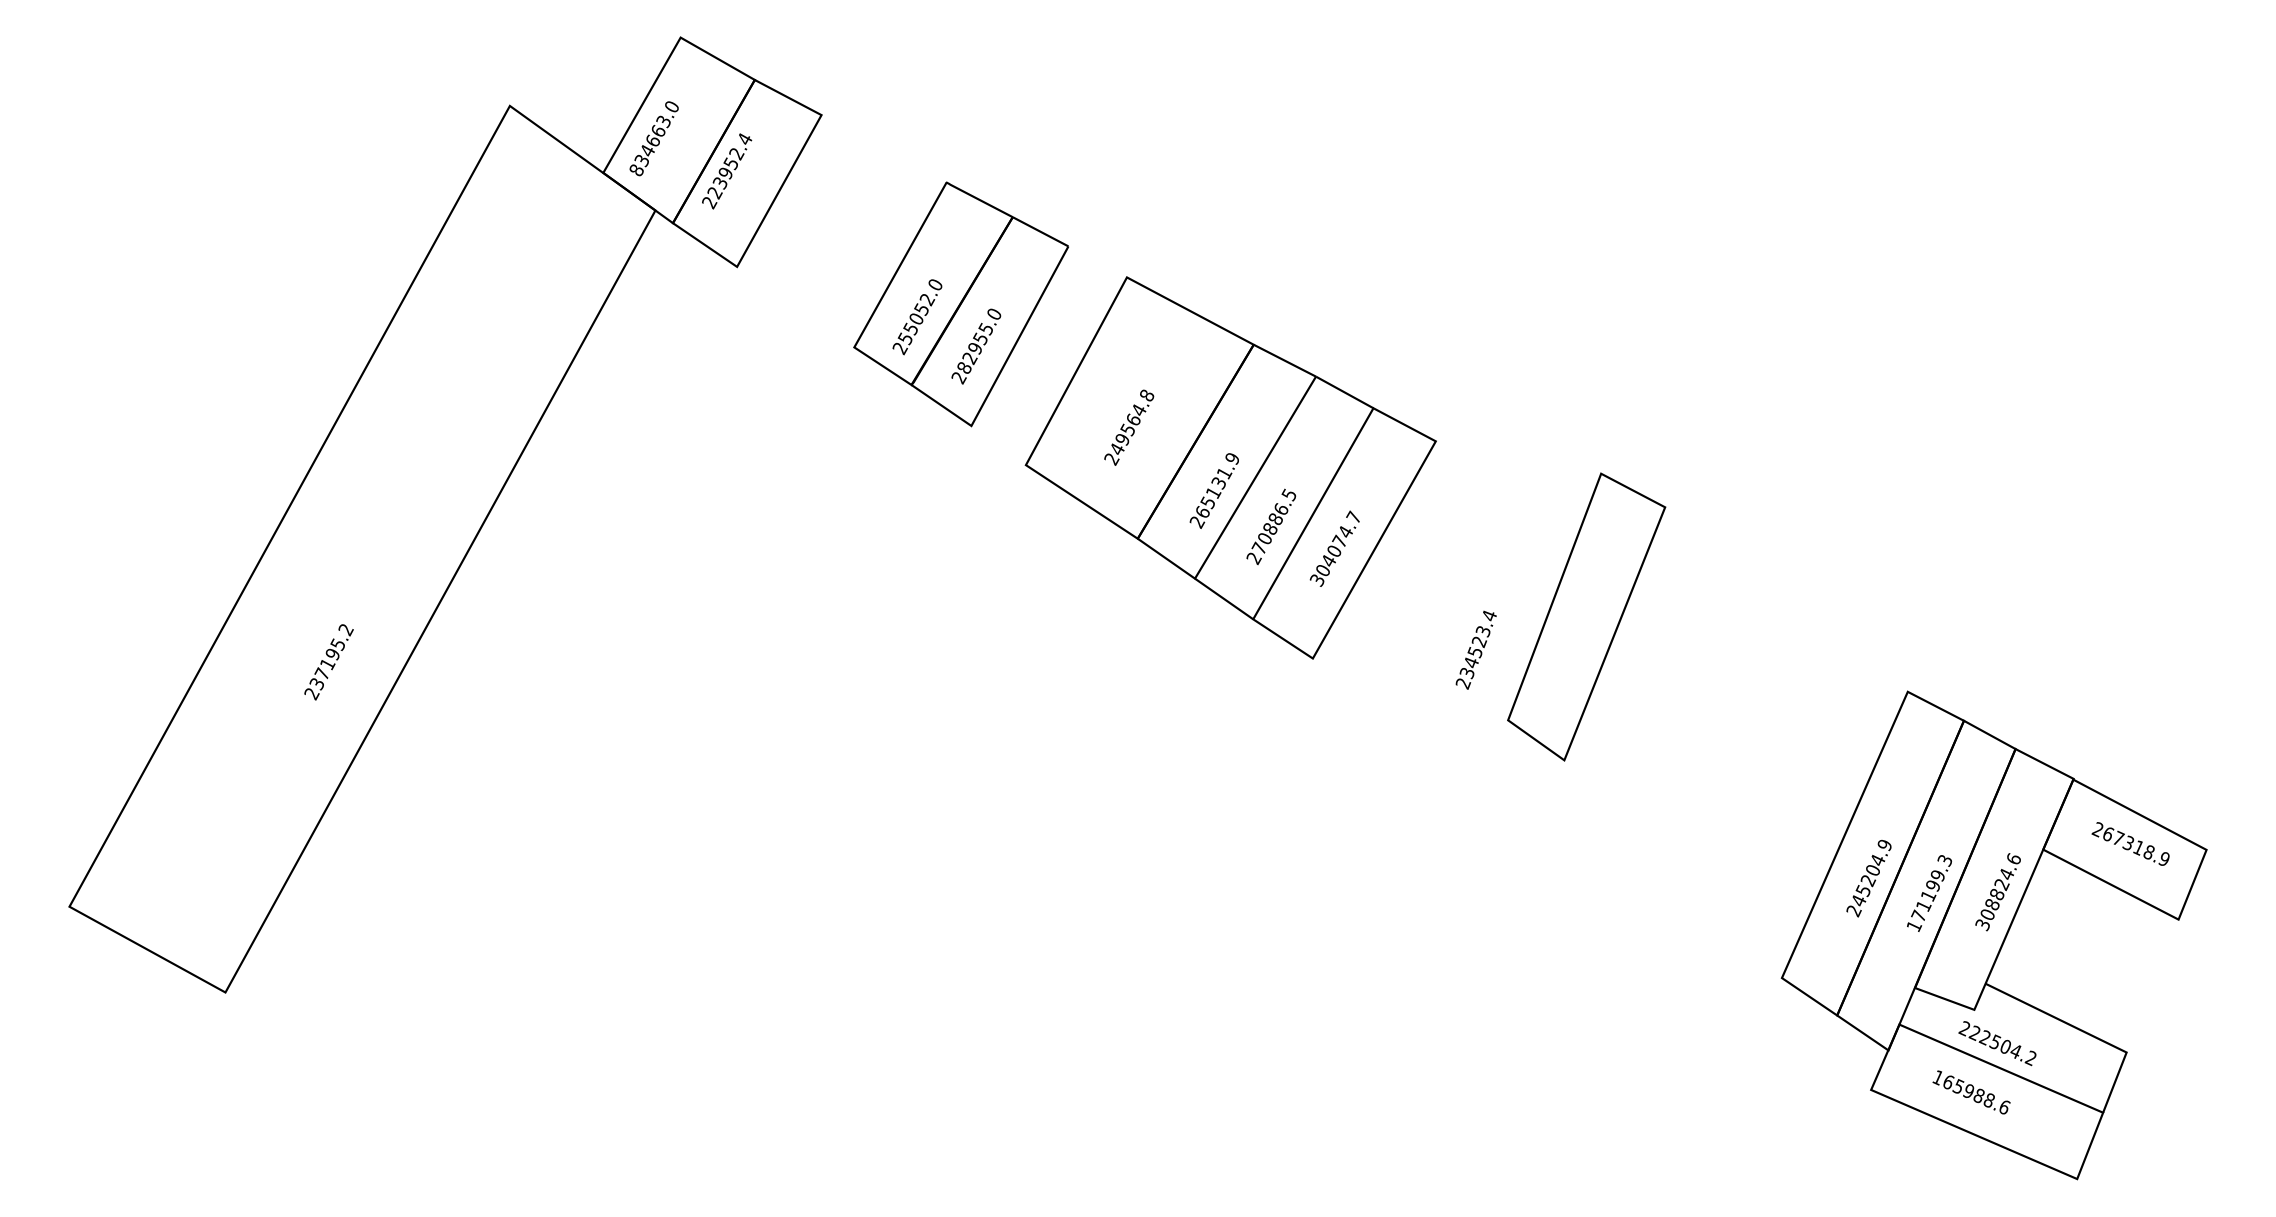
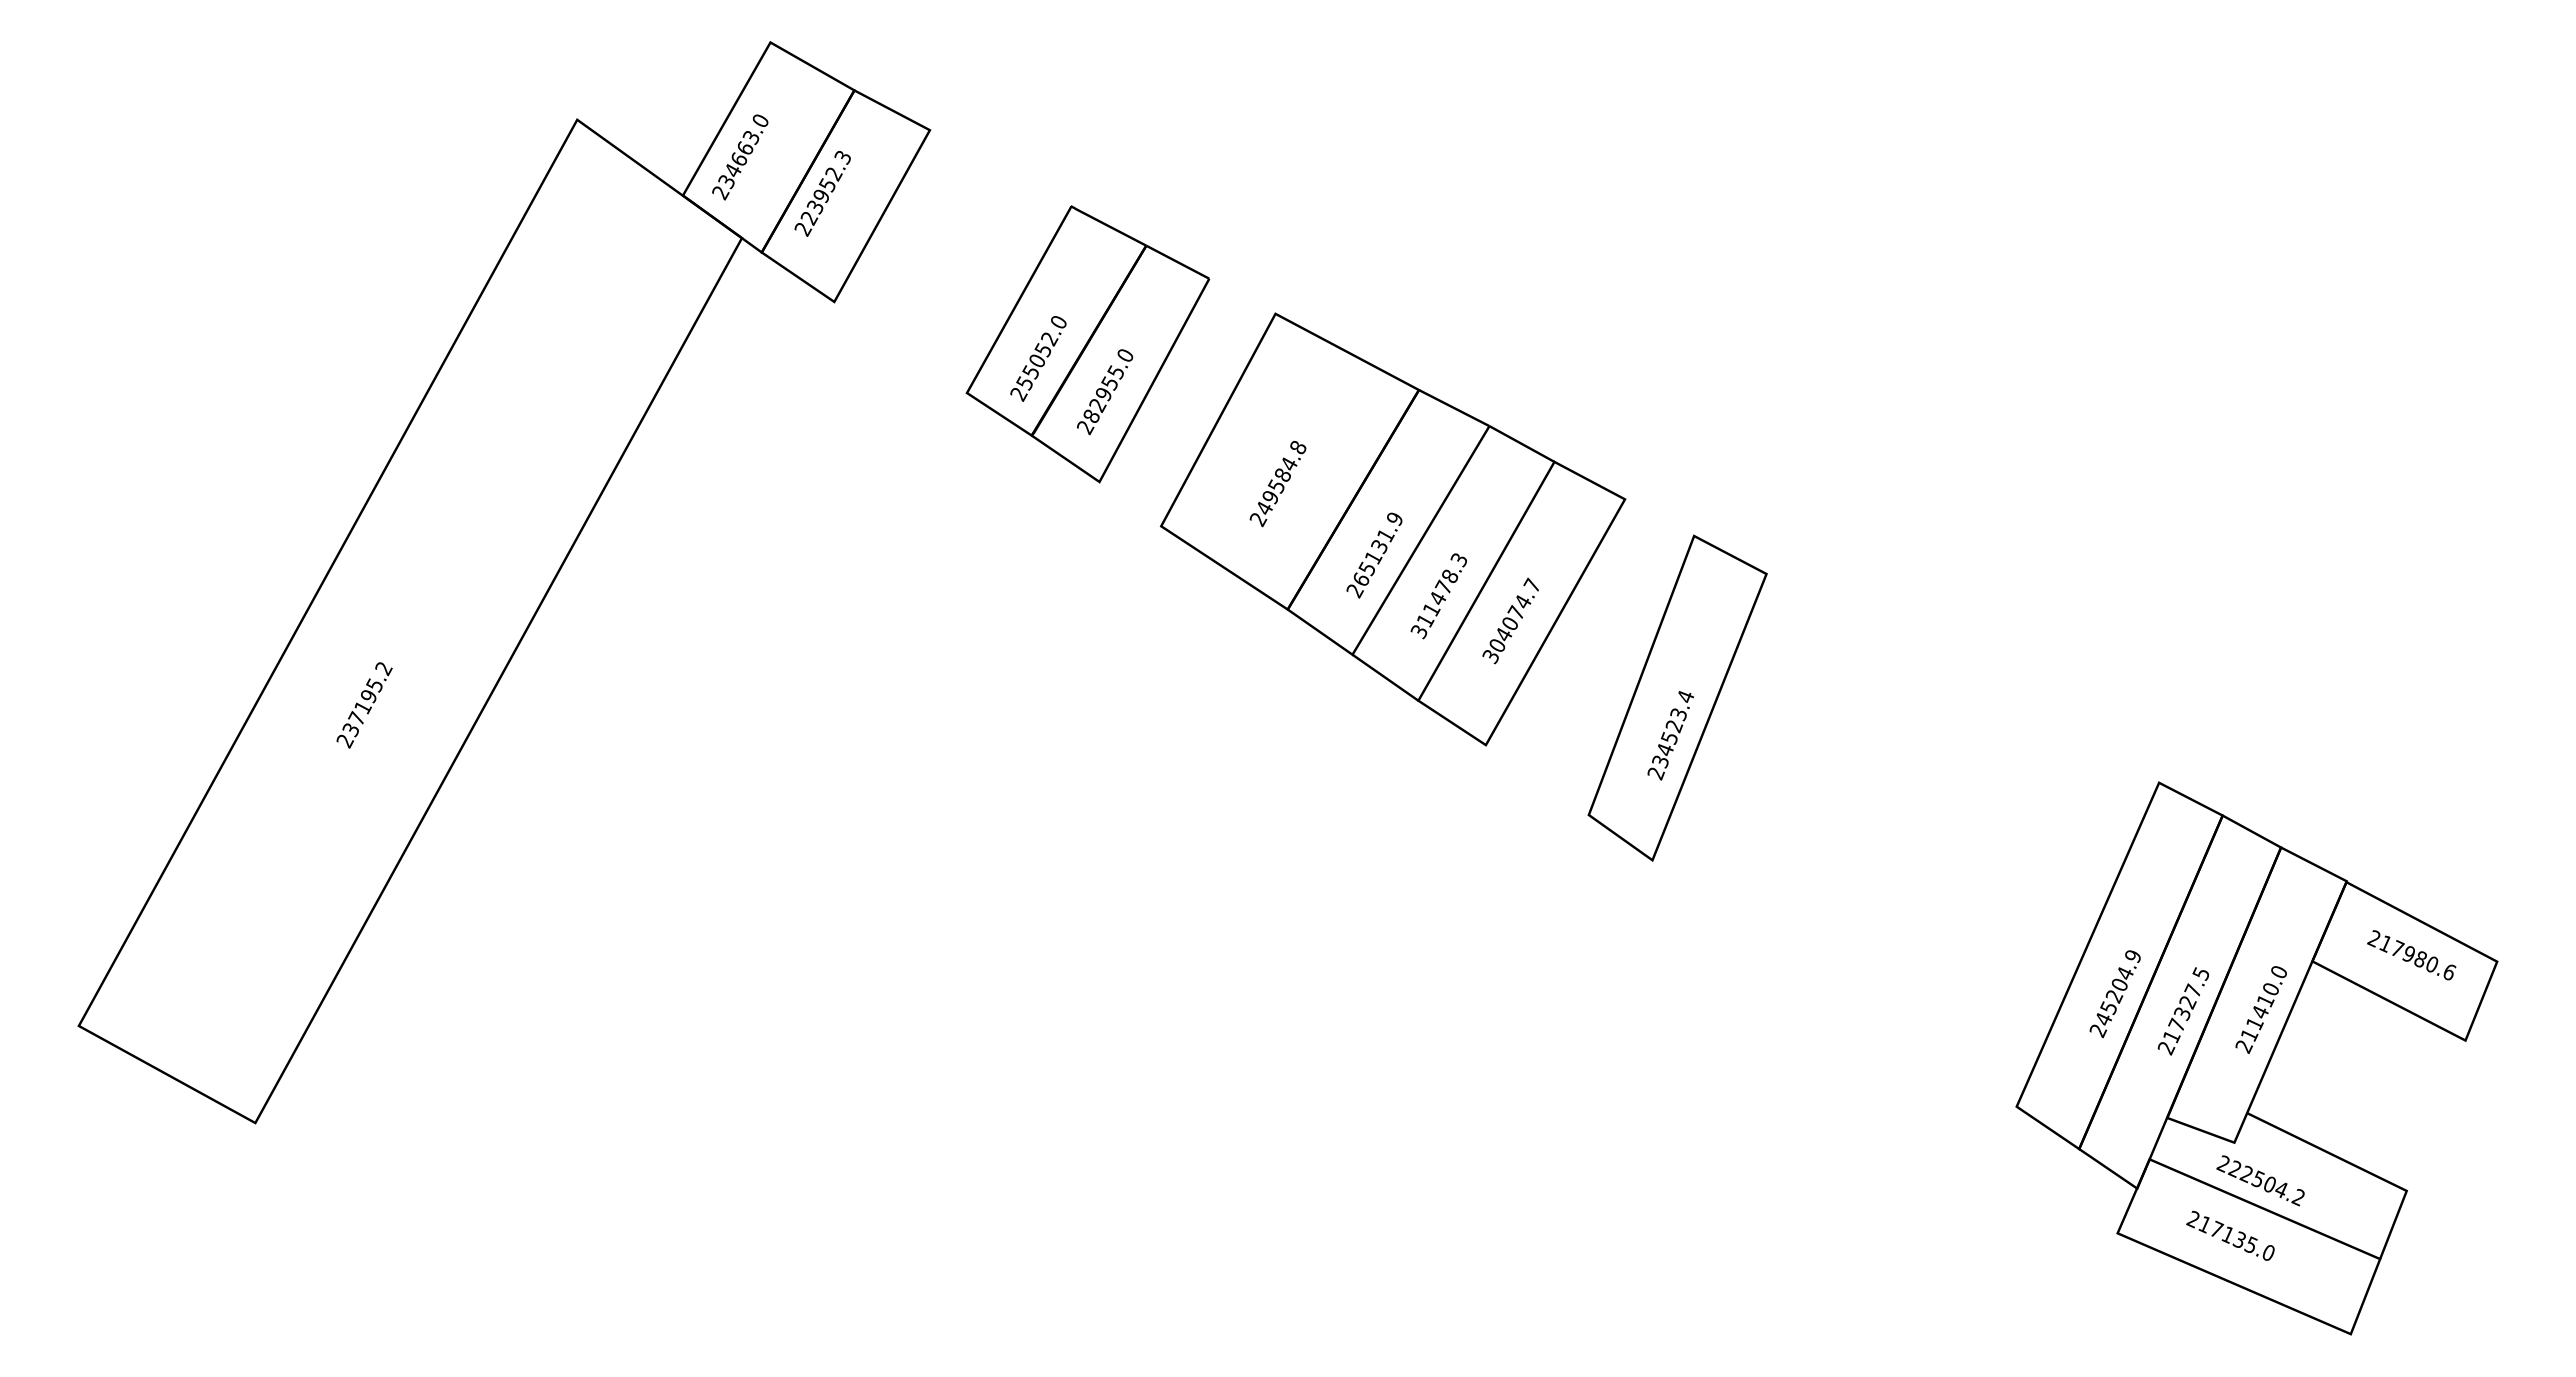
text: (744, 139) -> (842, 157), 223952.4 -> 223952.3
text: (636, 171) -> (720, 193), 834663.0 -> 234663.0
text: (1133, 419) -> (1282, 474), 249564.8 -> 249584.8
text: (1270, 527) -> (1438, 596), 270886.5 -> 311478.3
part: (1586, 616) -> (1677, 697), moved
text: (328, 662) -> (364, 705), moved
text: (2136, 846) -> (2417, 957), 267318.9 -> 217980.6
text: (1998, 892) -> (2261, 1009), 308824.6 -> 211410.0
text: (1929, 893) -> (2183, 1011), 171199.3 -> 217327.5
text: (1970, 1091) -> (2230, 1235), 165988.6 -> 217135.0

